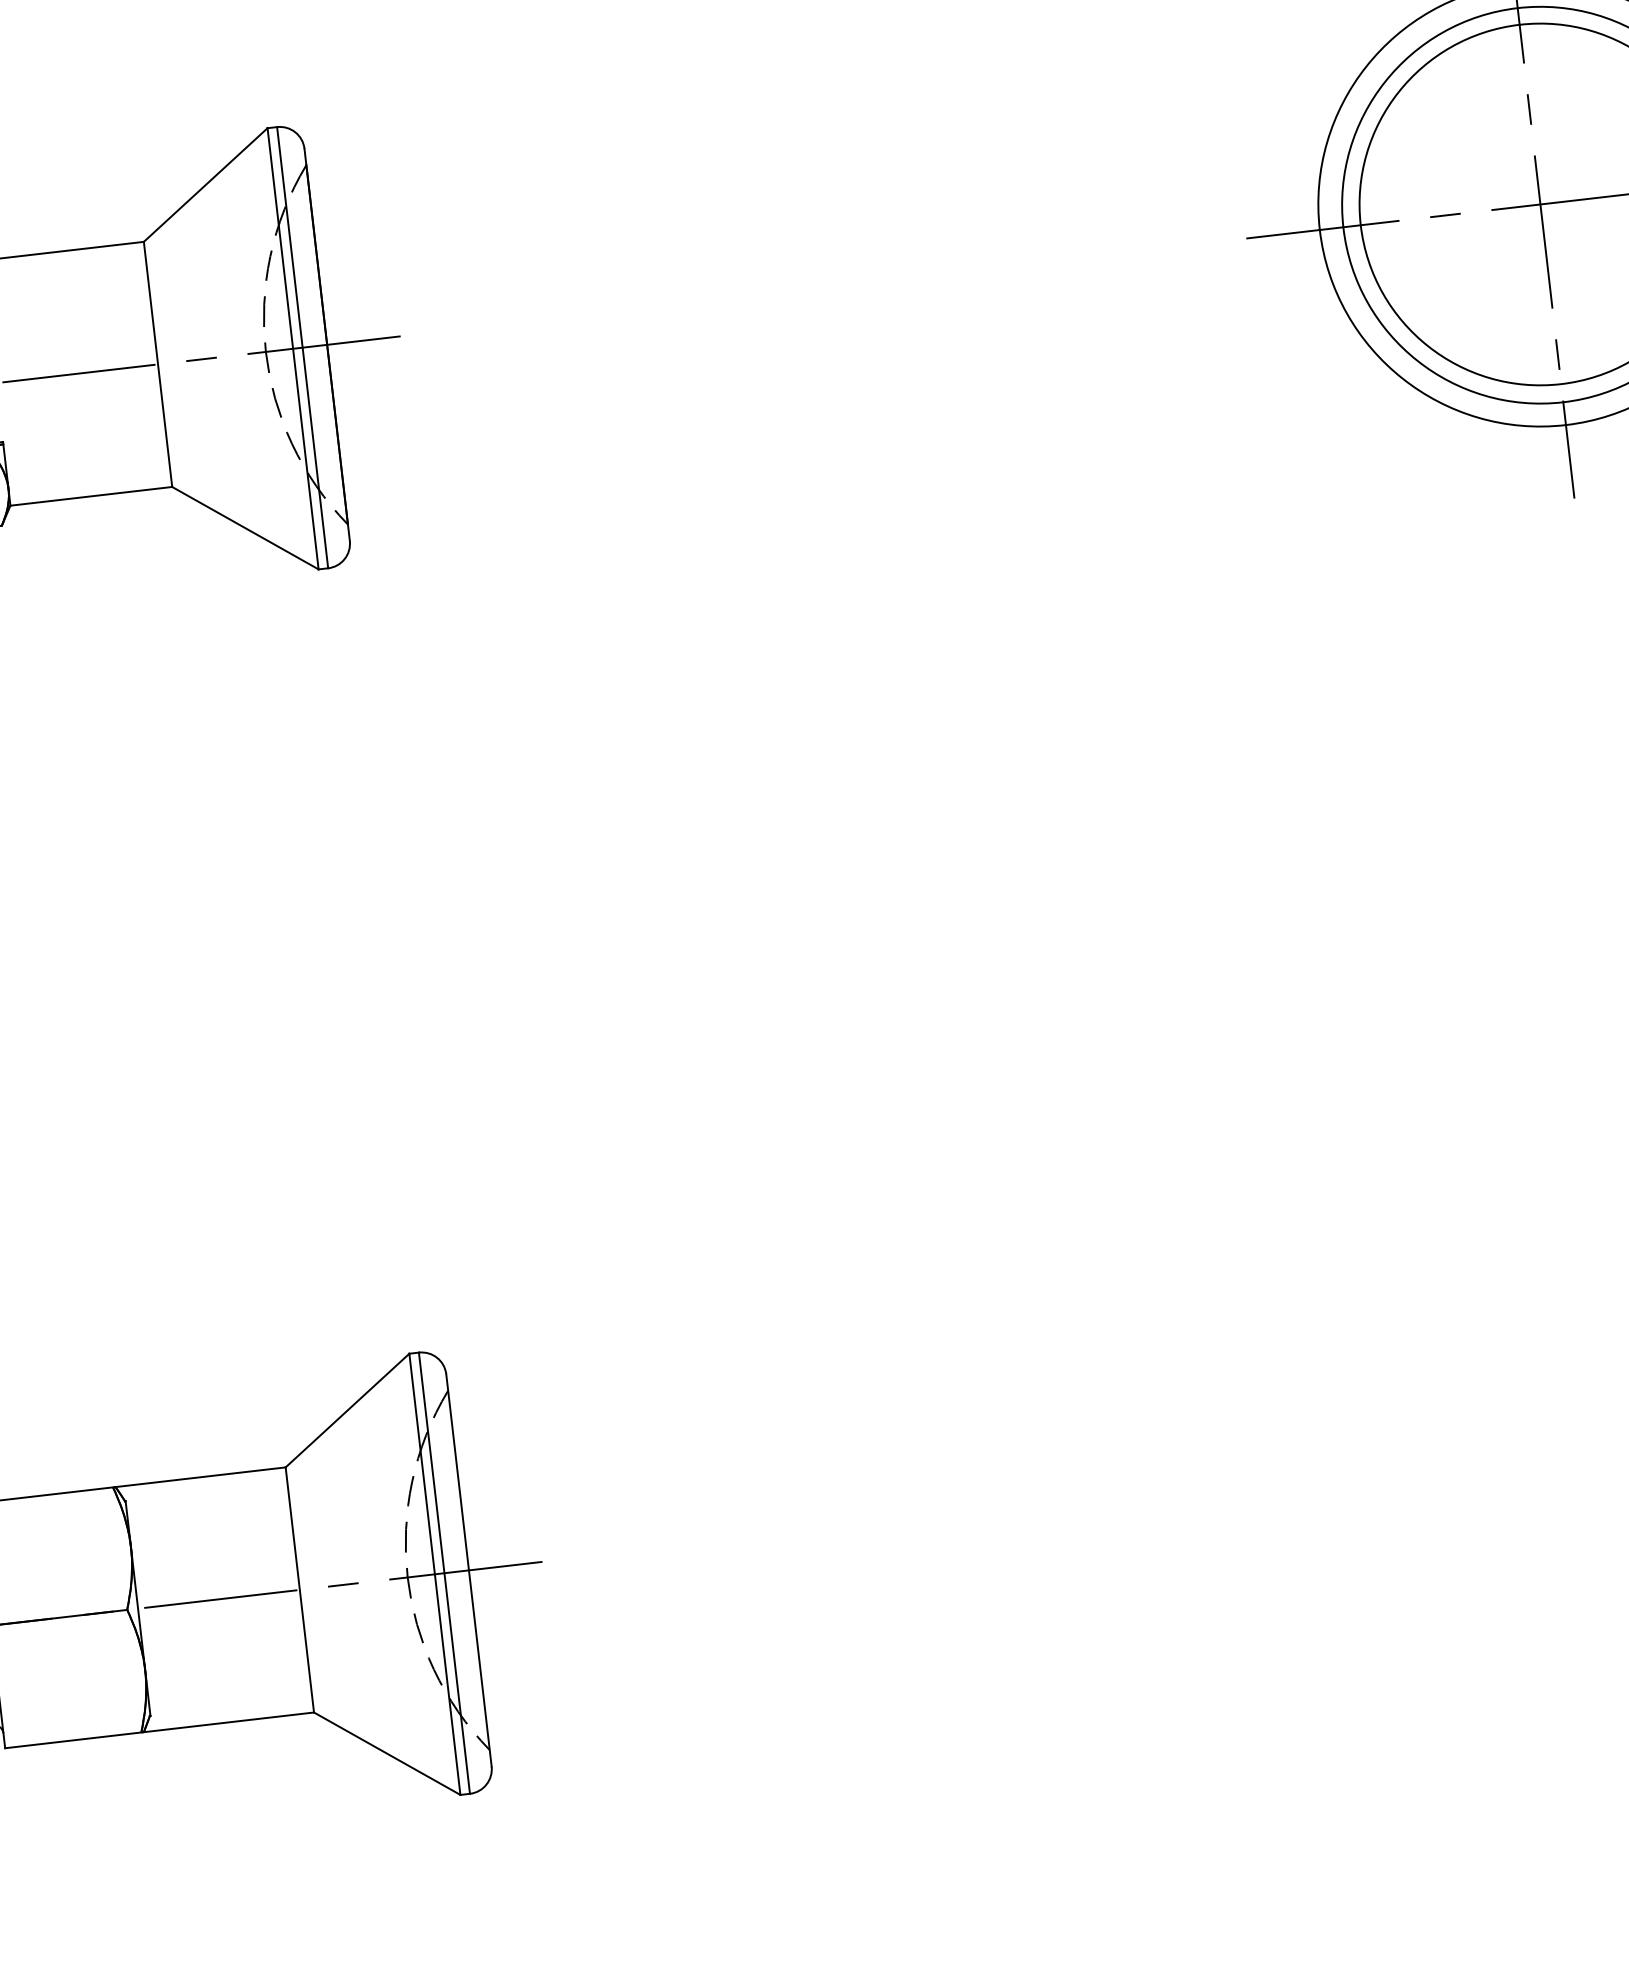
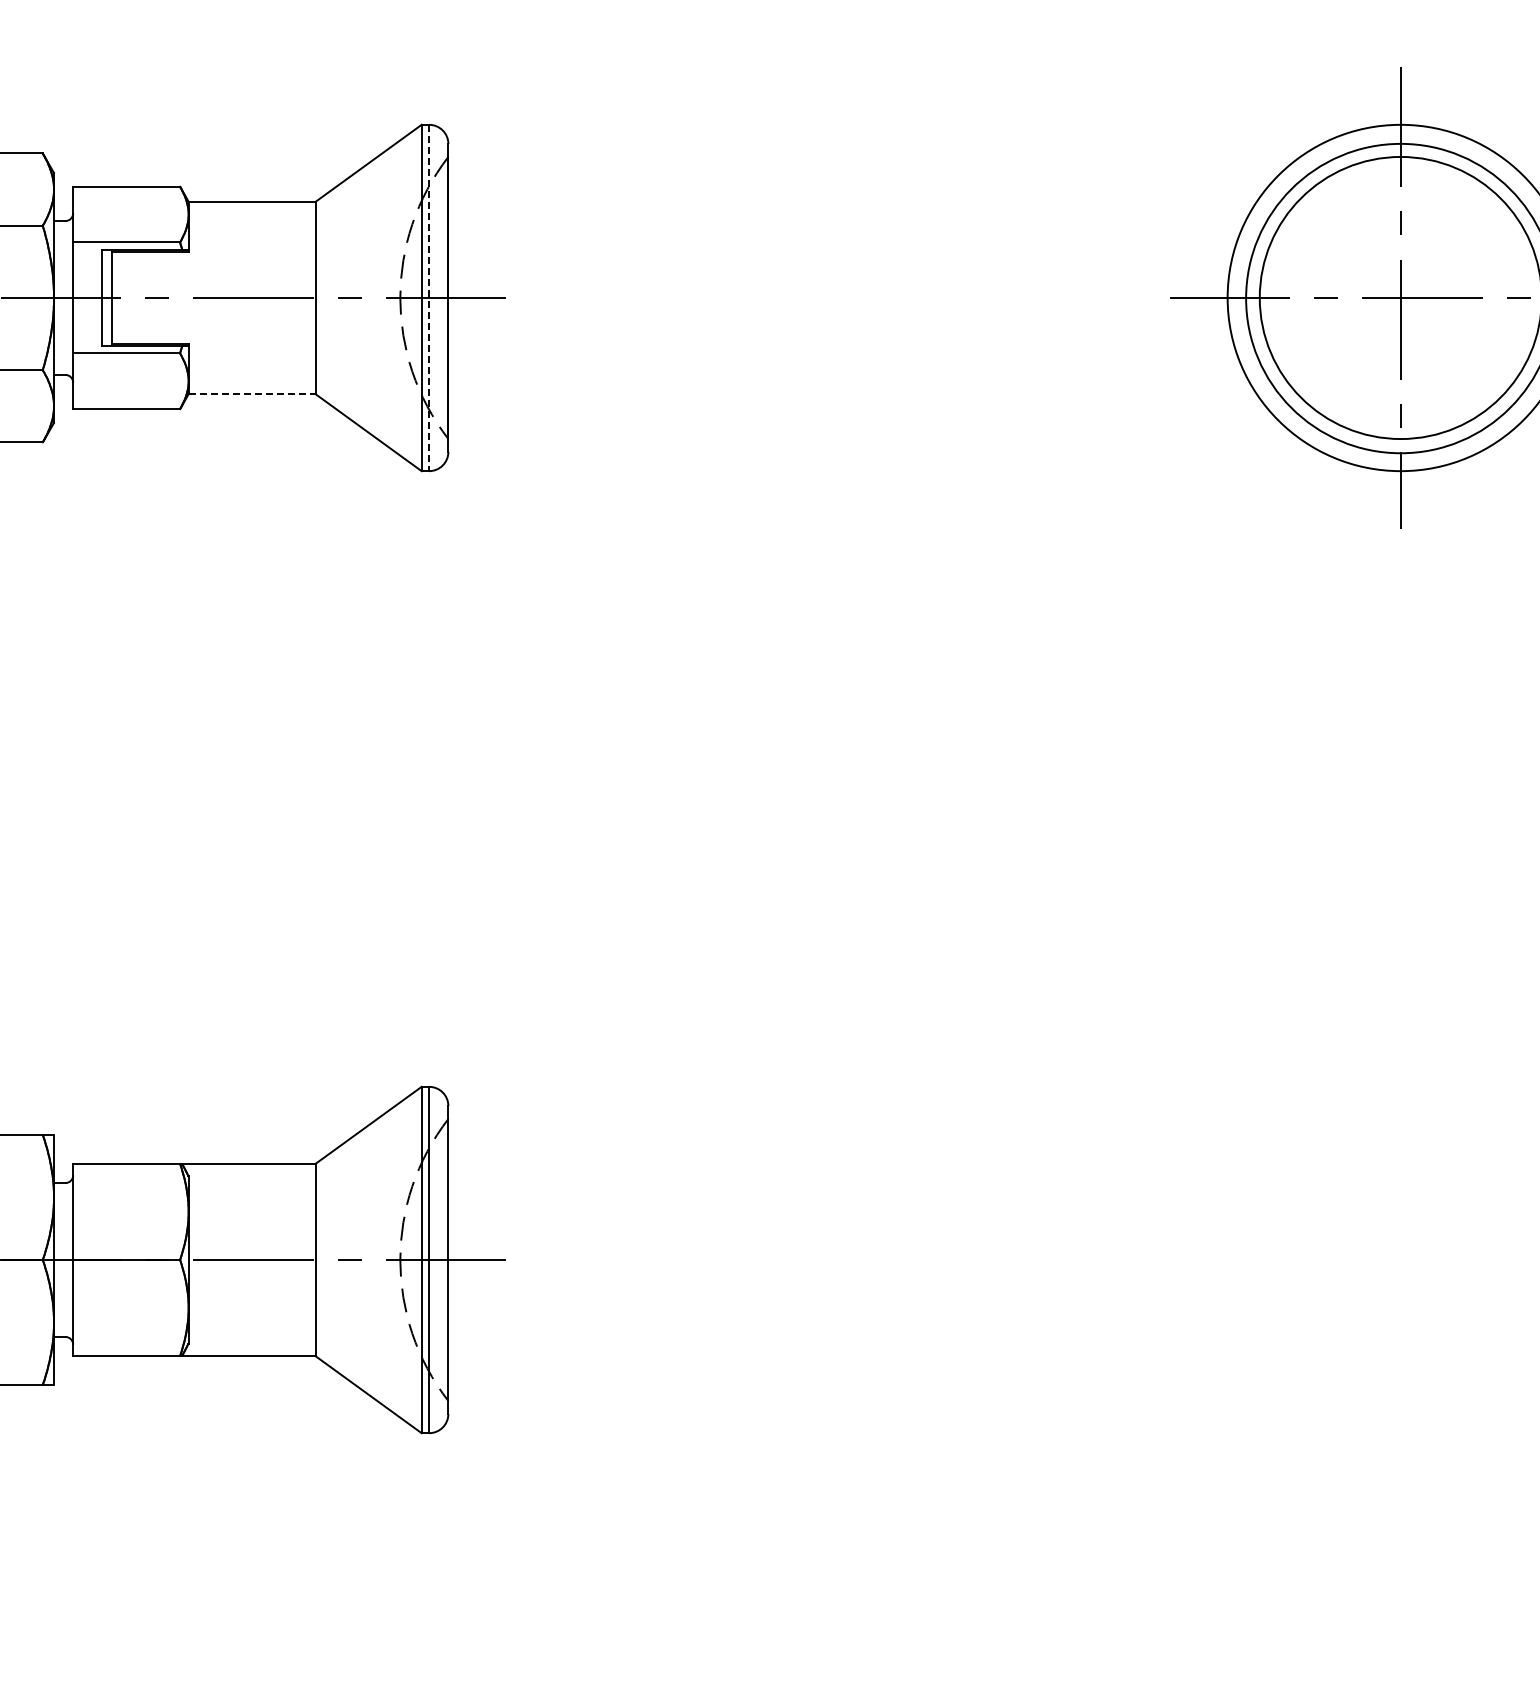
line: (303, 348) -> (429, 298), solid -> dashed
line: (91, 496) -> (252, 394), solid -> dashed

